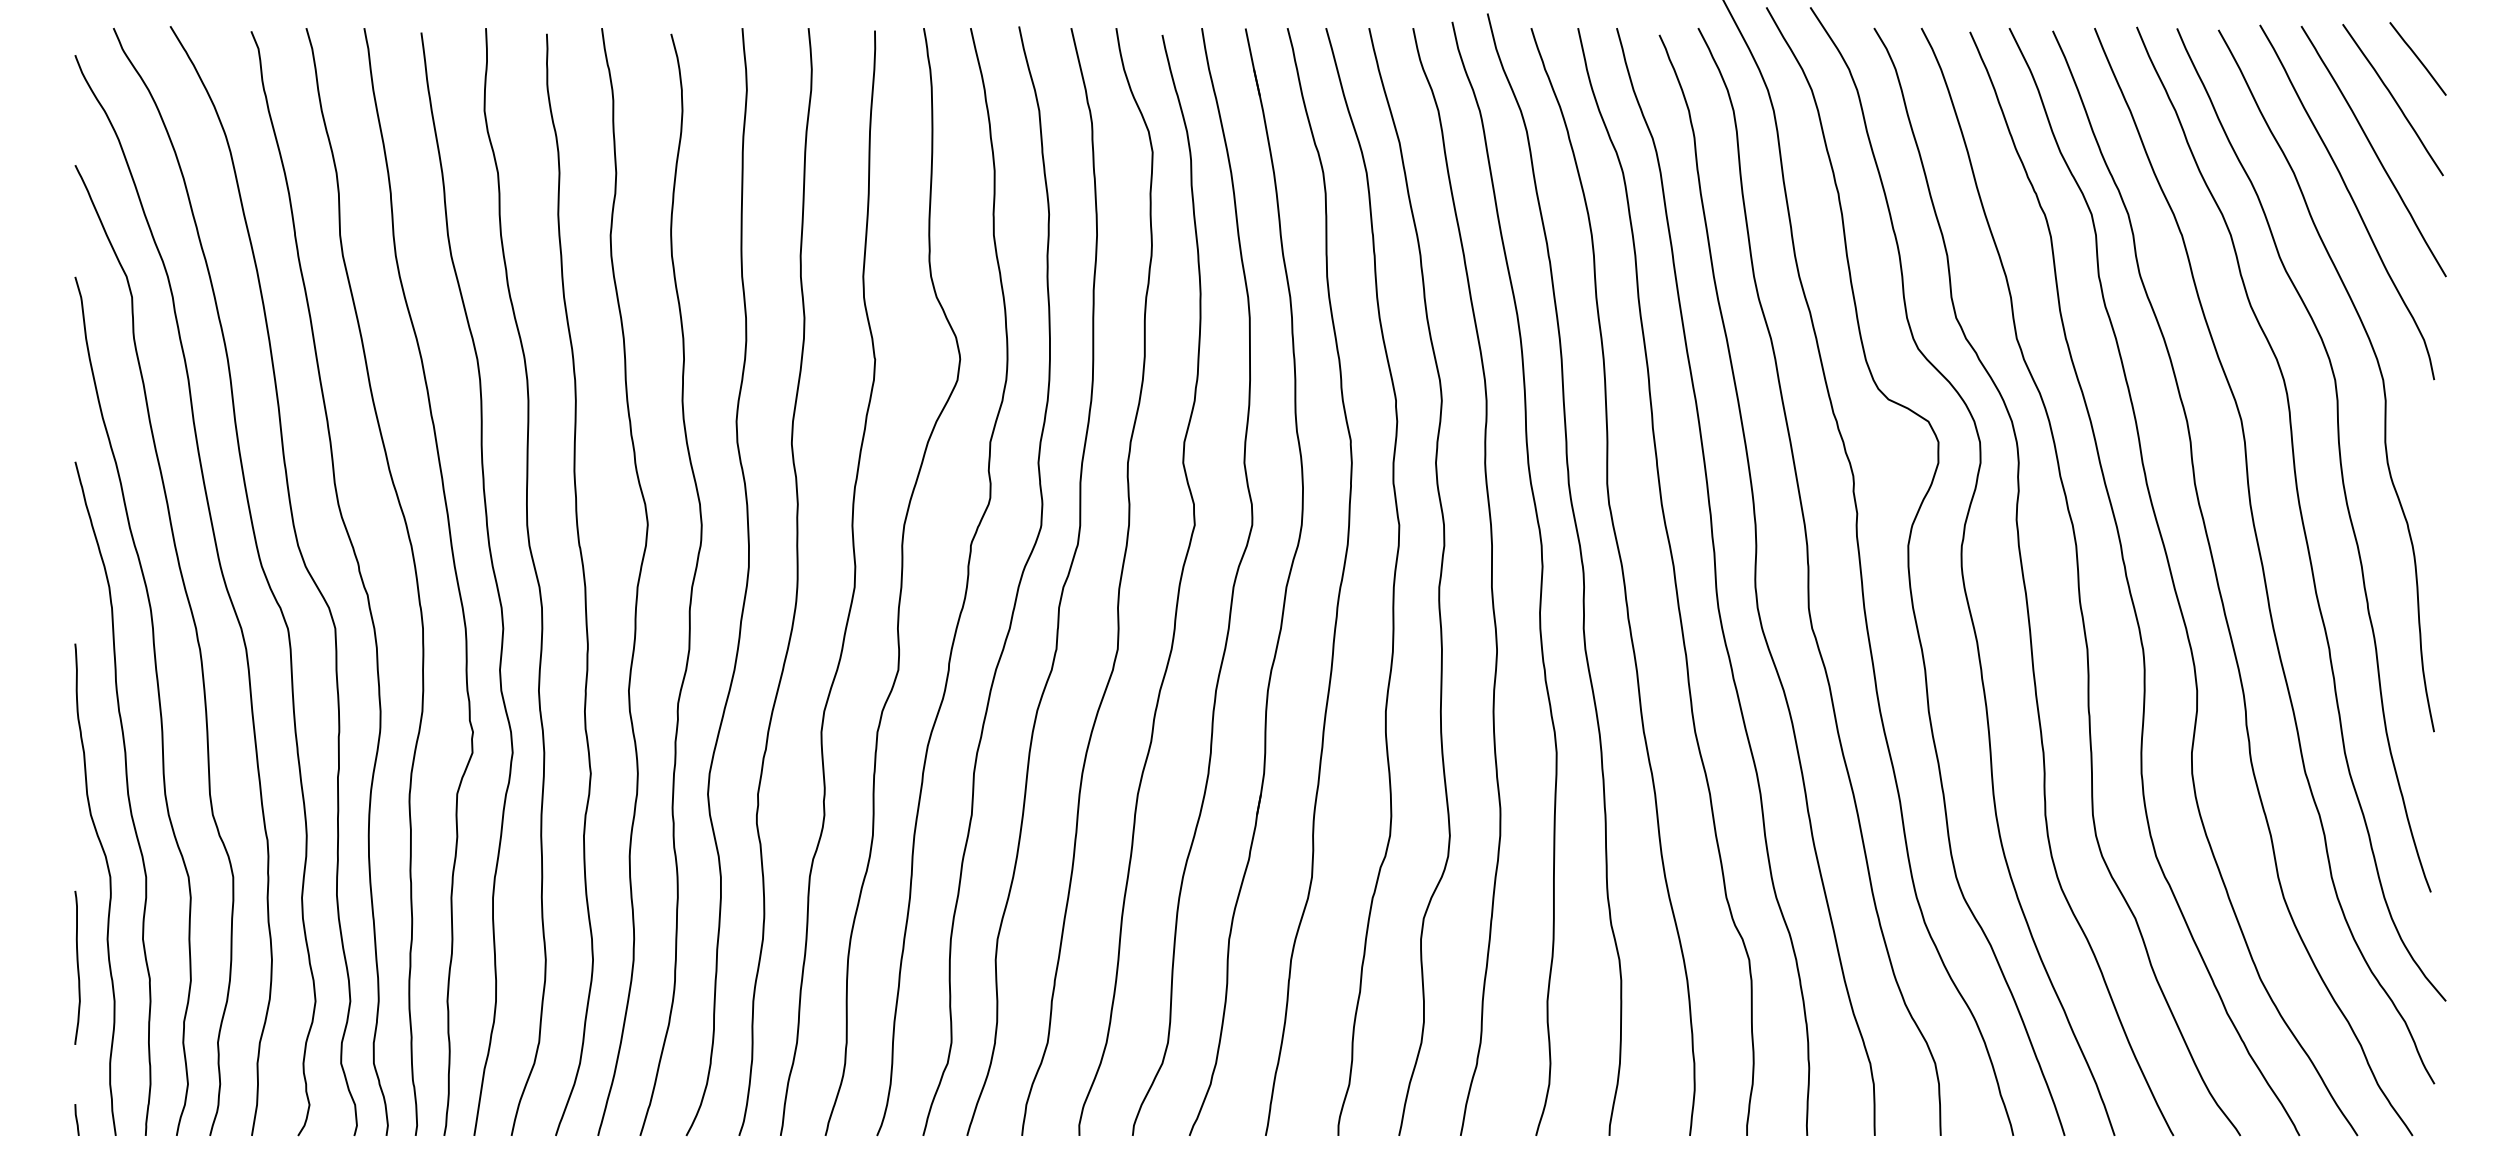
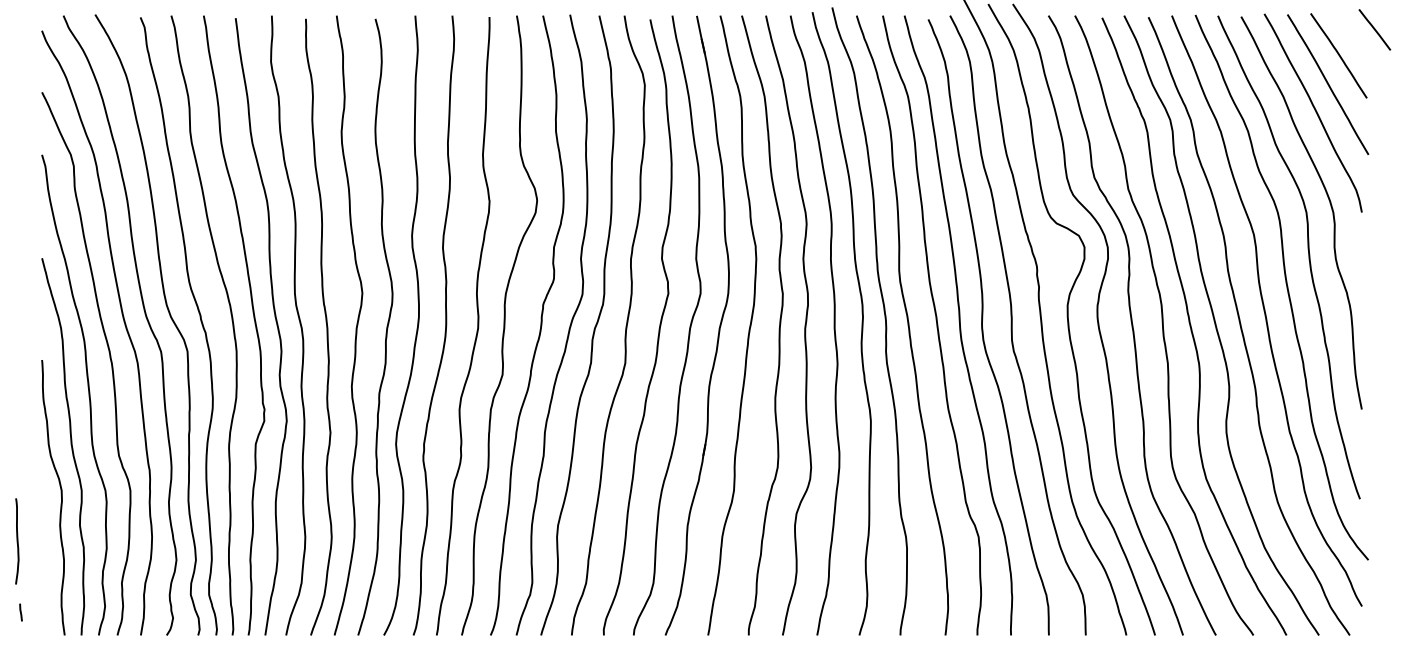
line: (2417, 58) -> (1374, 29), moved
curve: (77, 967) -> (17, 541), moved
line: (76, 1119) -> (20, 612), moved

